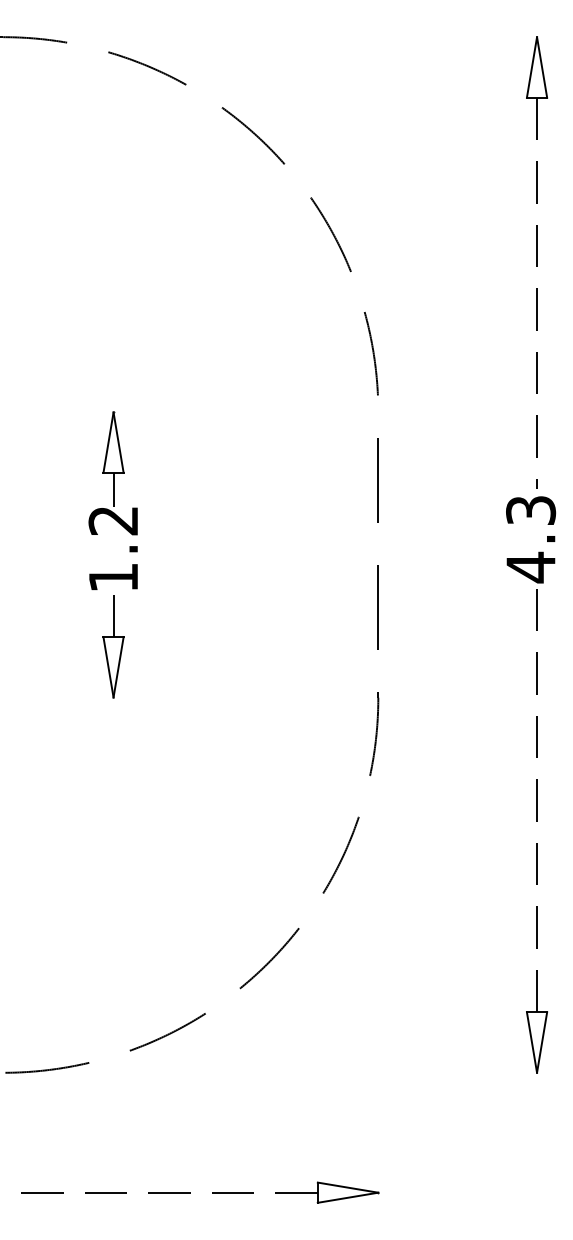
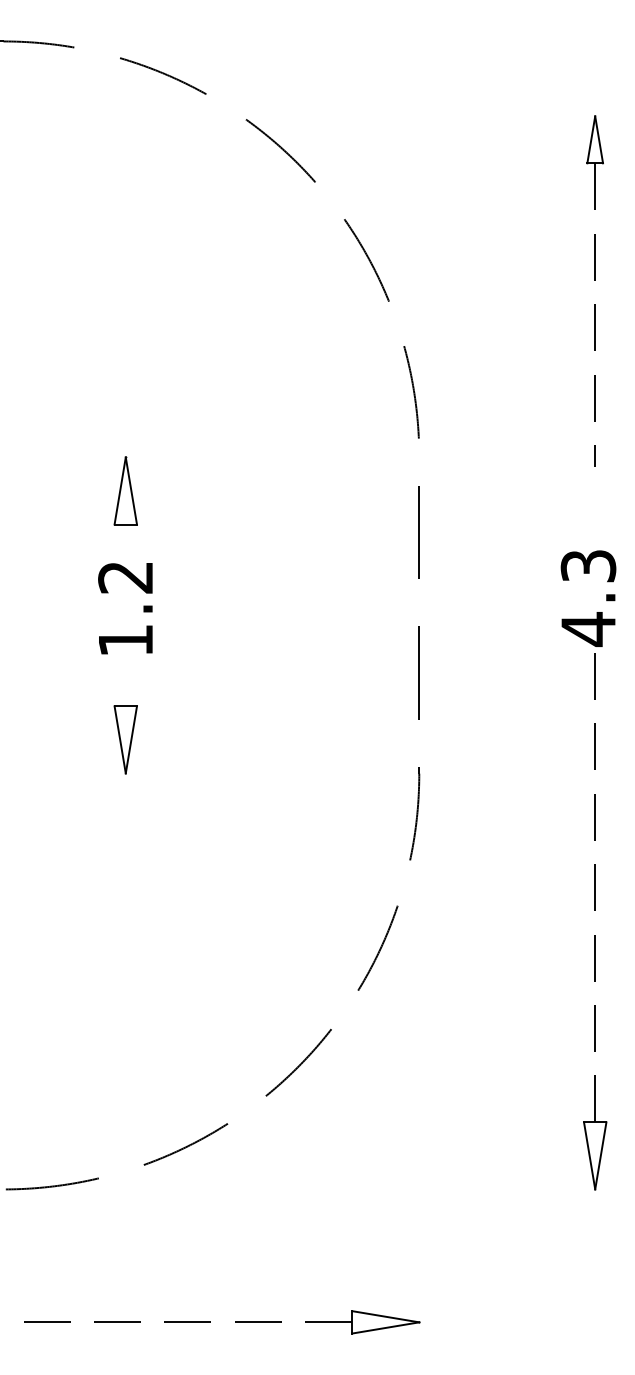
part: (536, 262) -> (594, 291), size x0.7
line: (113, 489) -> (125, 542), removed
line: (113, 614) -> (125, 681), removed

